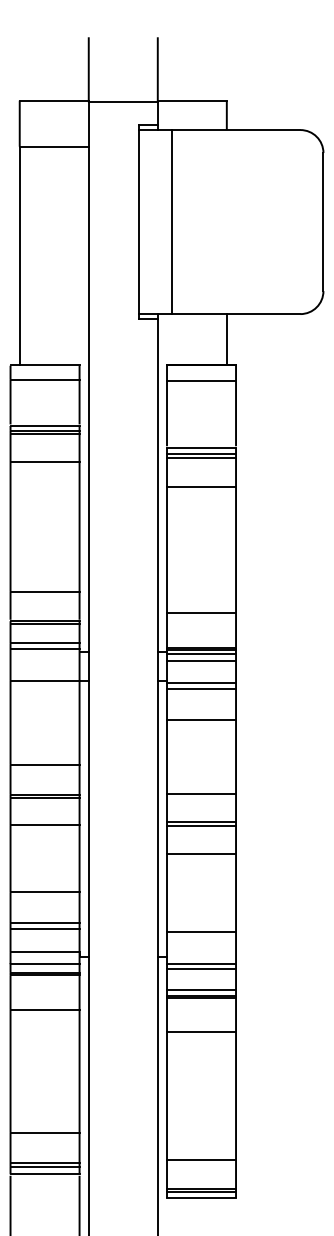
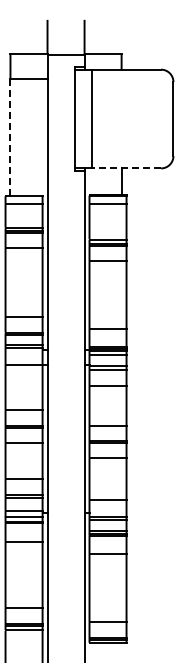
line: (19, 256) -> (10, 137), solid -> dashed
line: (235, 314) -> (126, 168), solid -> dashed

